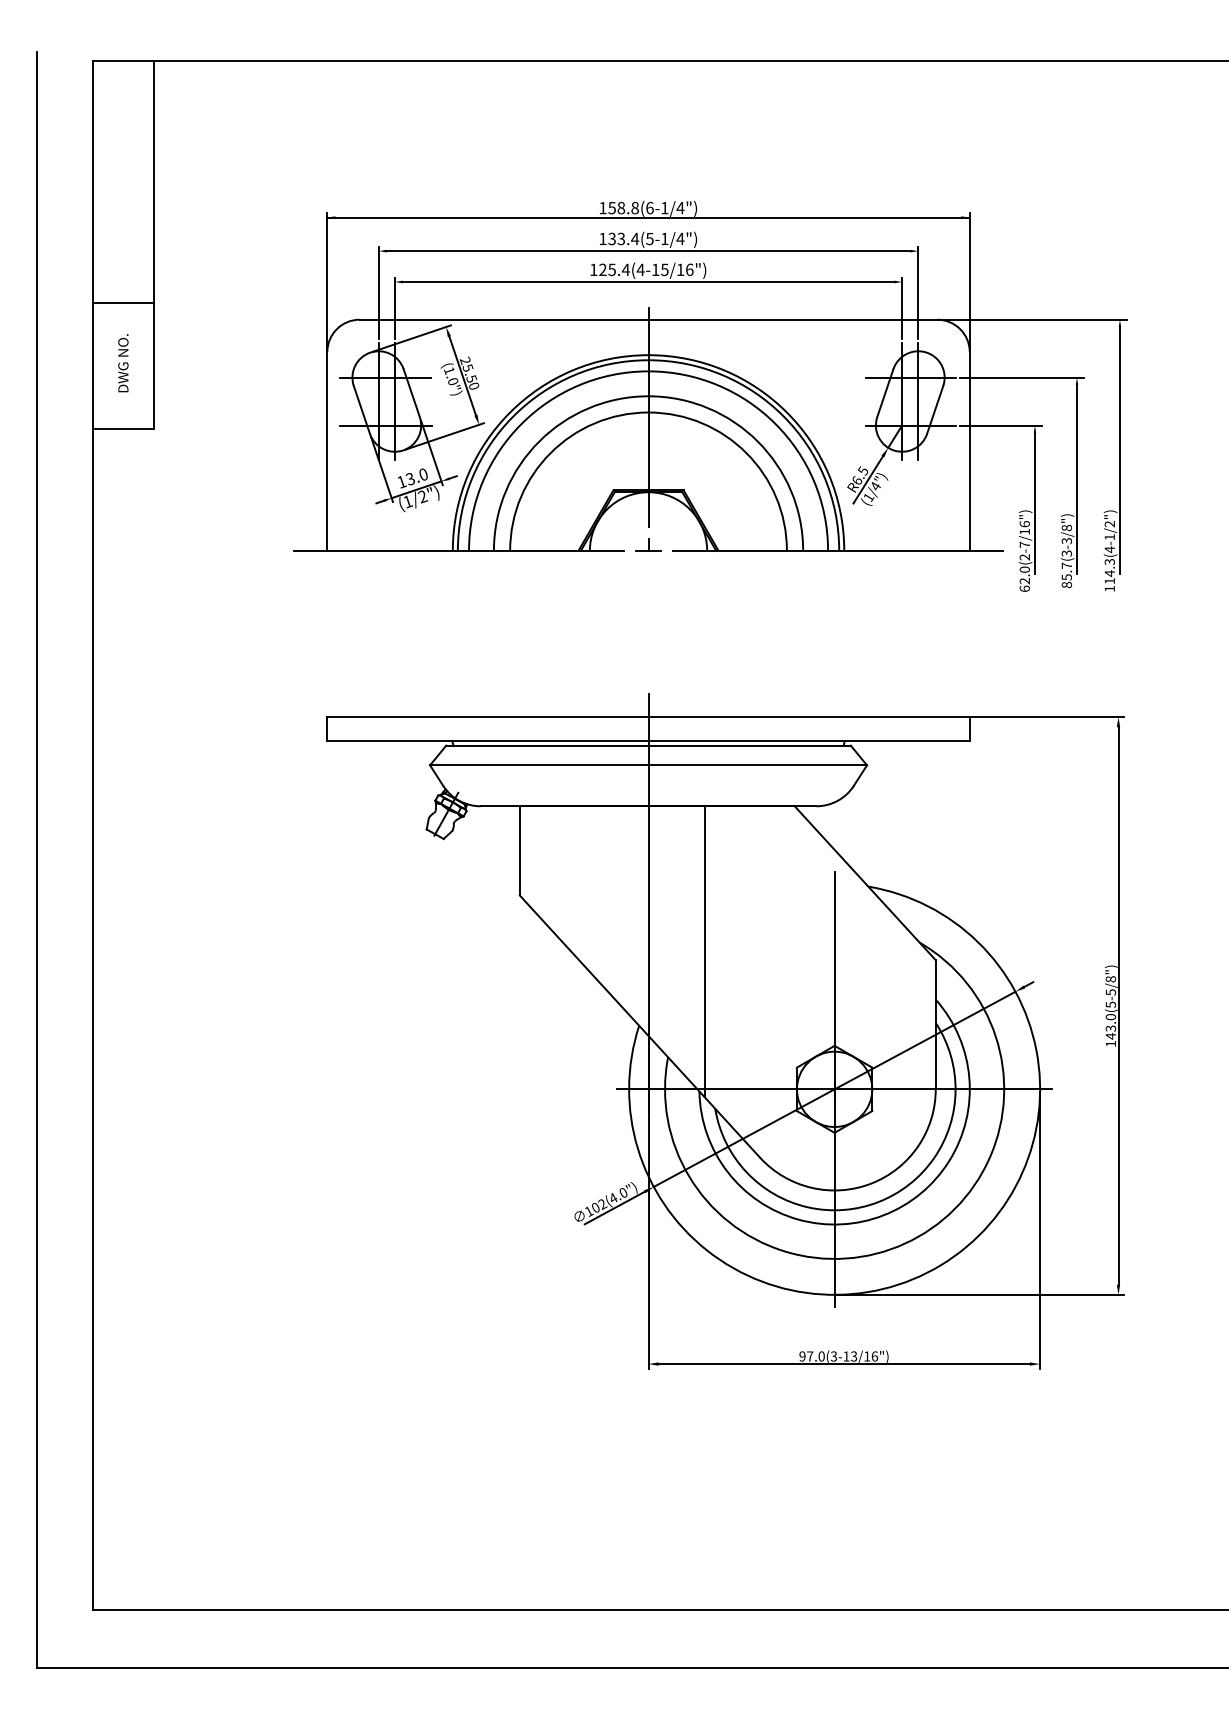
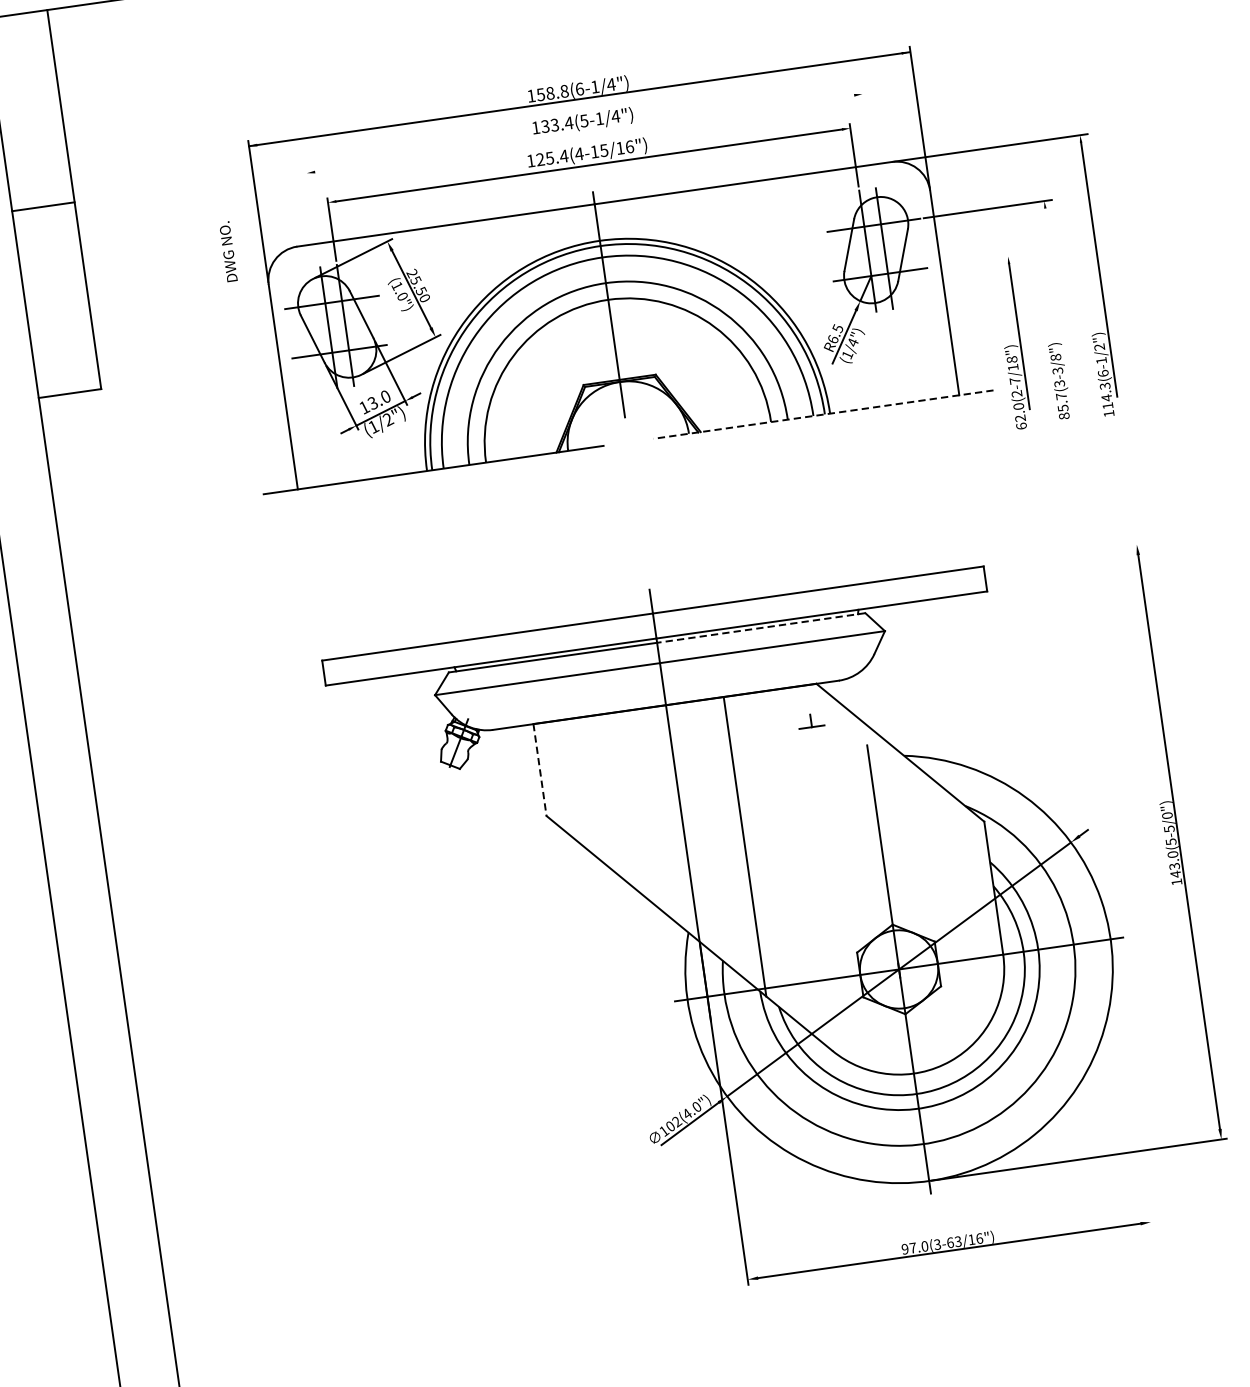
line: (648, 251) -> (584, 134), removed
line: (378, 292) -> (312, 215), removed
line: (918, 292) -> (868, 136), removed
line: (123, 303) -> (43, 206), moved
text: (123, 363) -> (228, 251), moved
line: (1000, 425) -> (972, 261), removed
line: (1076, 478) -> (1058, 305), removed
text: (1024, 524) -> (1011, 360), 62.0(2-7/16") -> 62.0(2-7/18")
part: (648, 544) -> (811, 720), moved
text: (1109, 549) -> (1102, 373), 114.3(4-1/2") -> 114.3(6-1/2")
line: (837, 550) -> (823, 414), solid -> dashed
line: (1047, 717) -> (1063, 555), removed
line: (749, 745) -> (761, 627), solid -> dashed
line: (519, 850) -> (539, 769), solid -> dashed
text: (1110, 979) -> (1167, 815), (5-5/8") -> (5-5/0")
line: (1040, 1230) -> (1131, 1084), removed
text: (846, 1356) -> (950, 1242), 97.0(3-13/16") -> 97.0(3-63/16")

